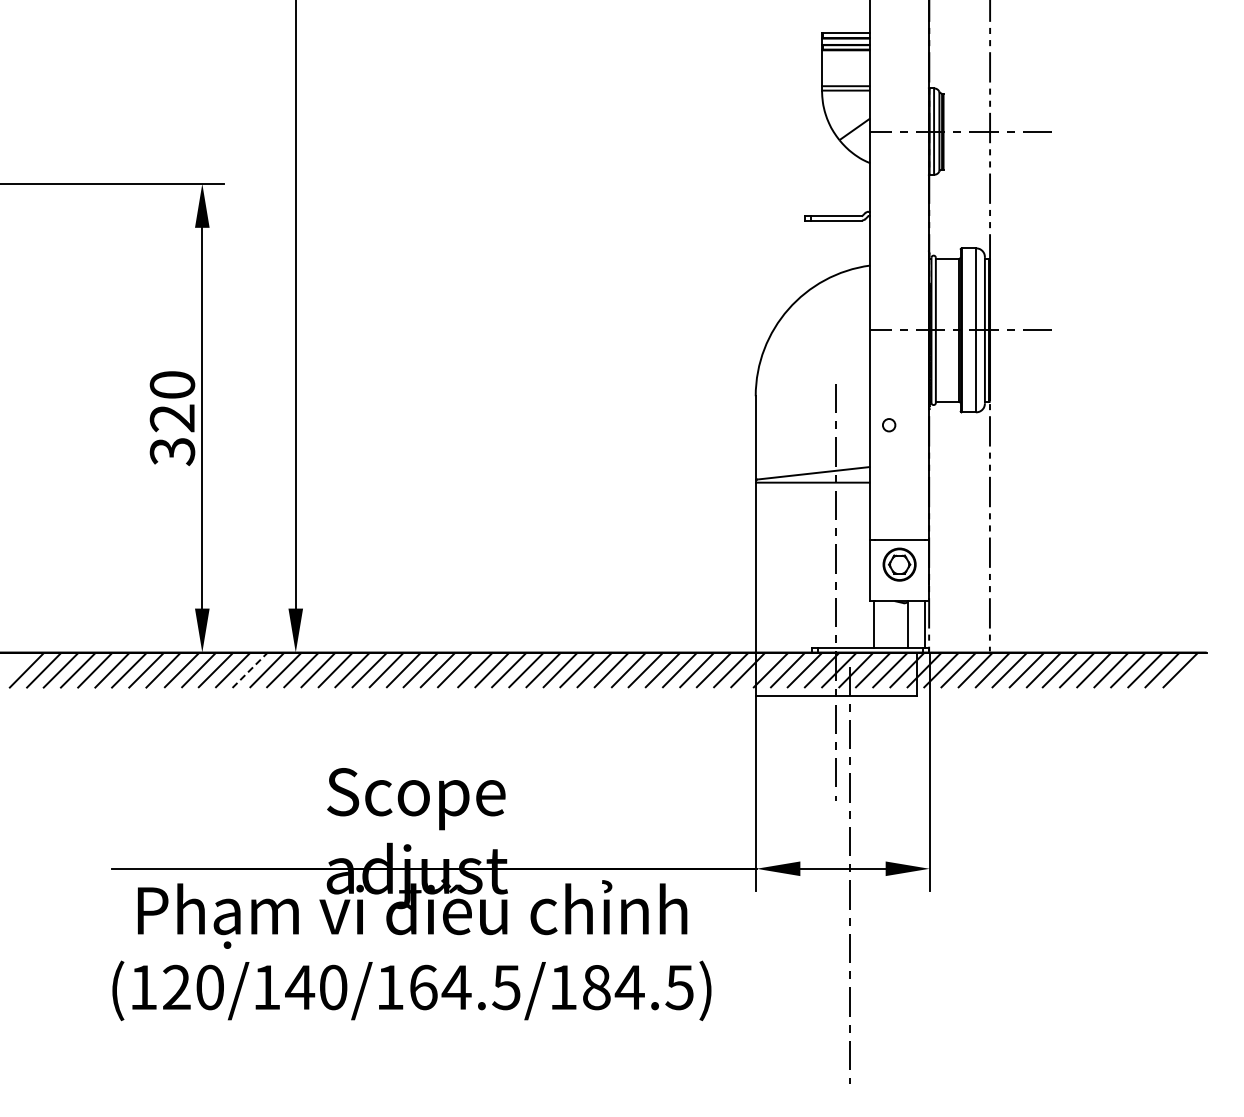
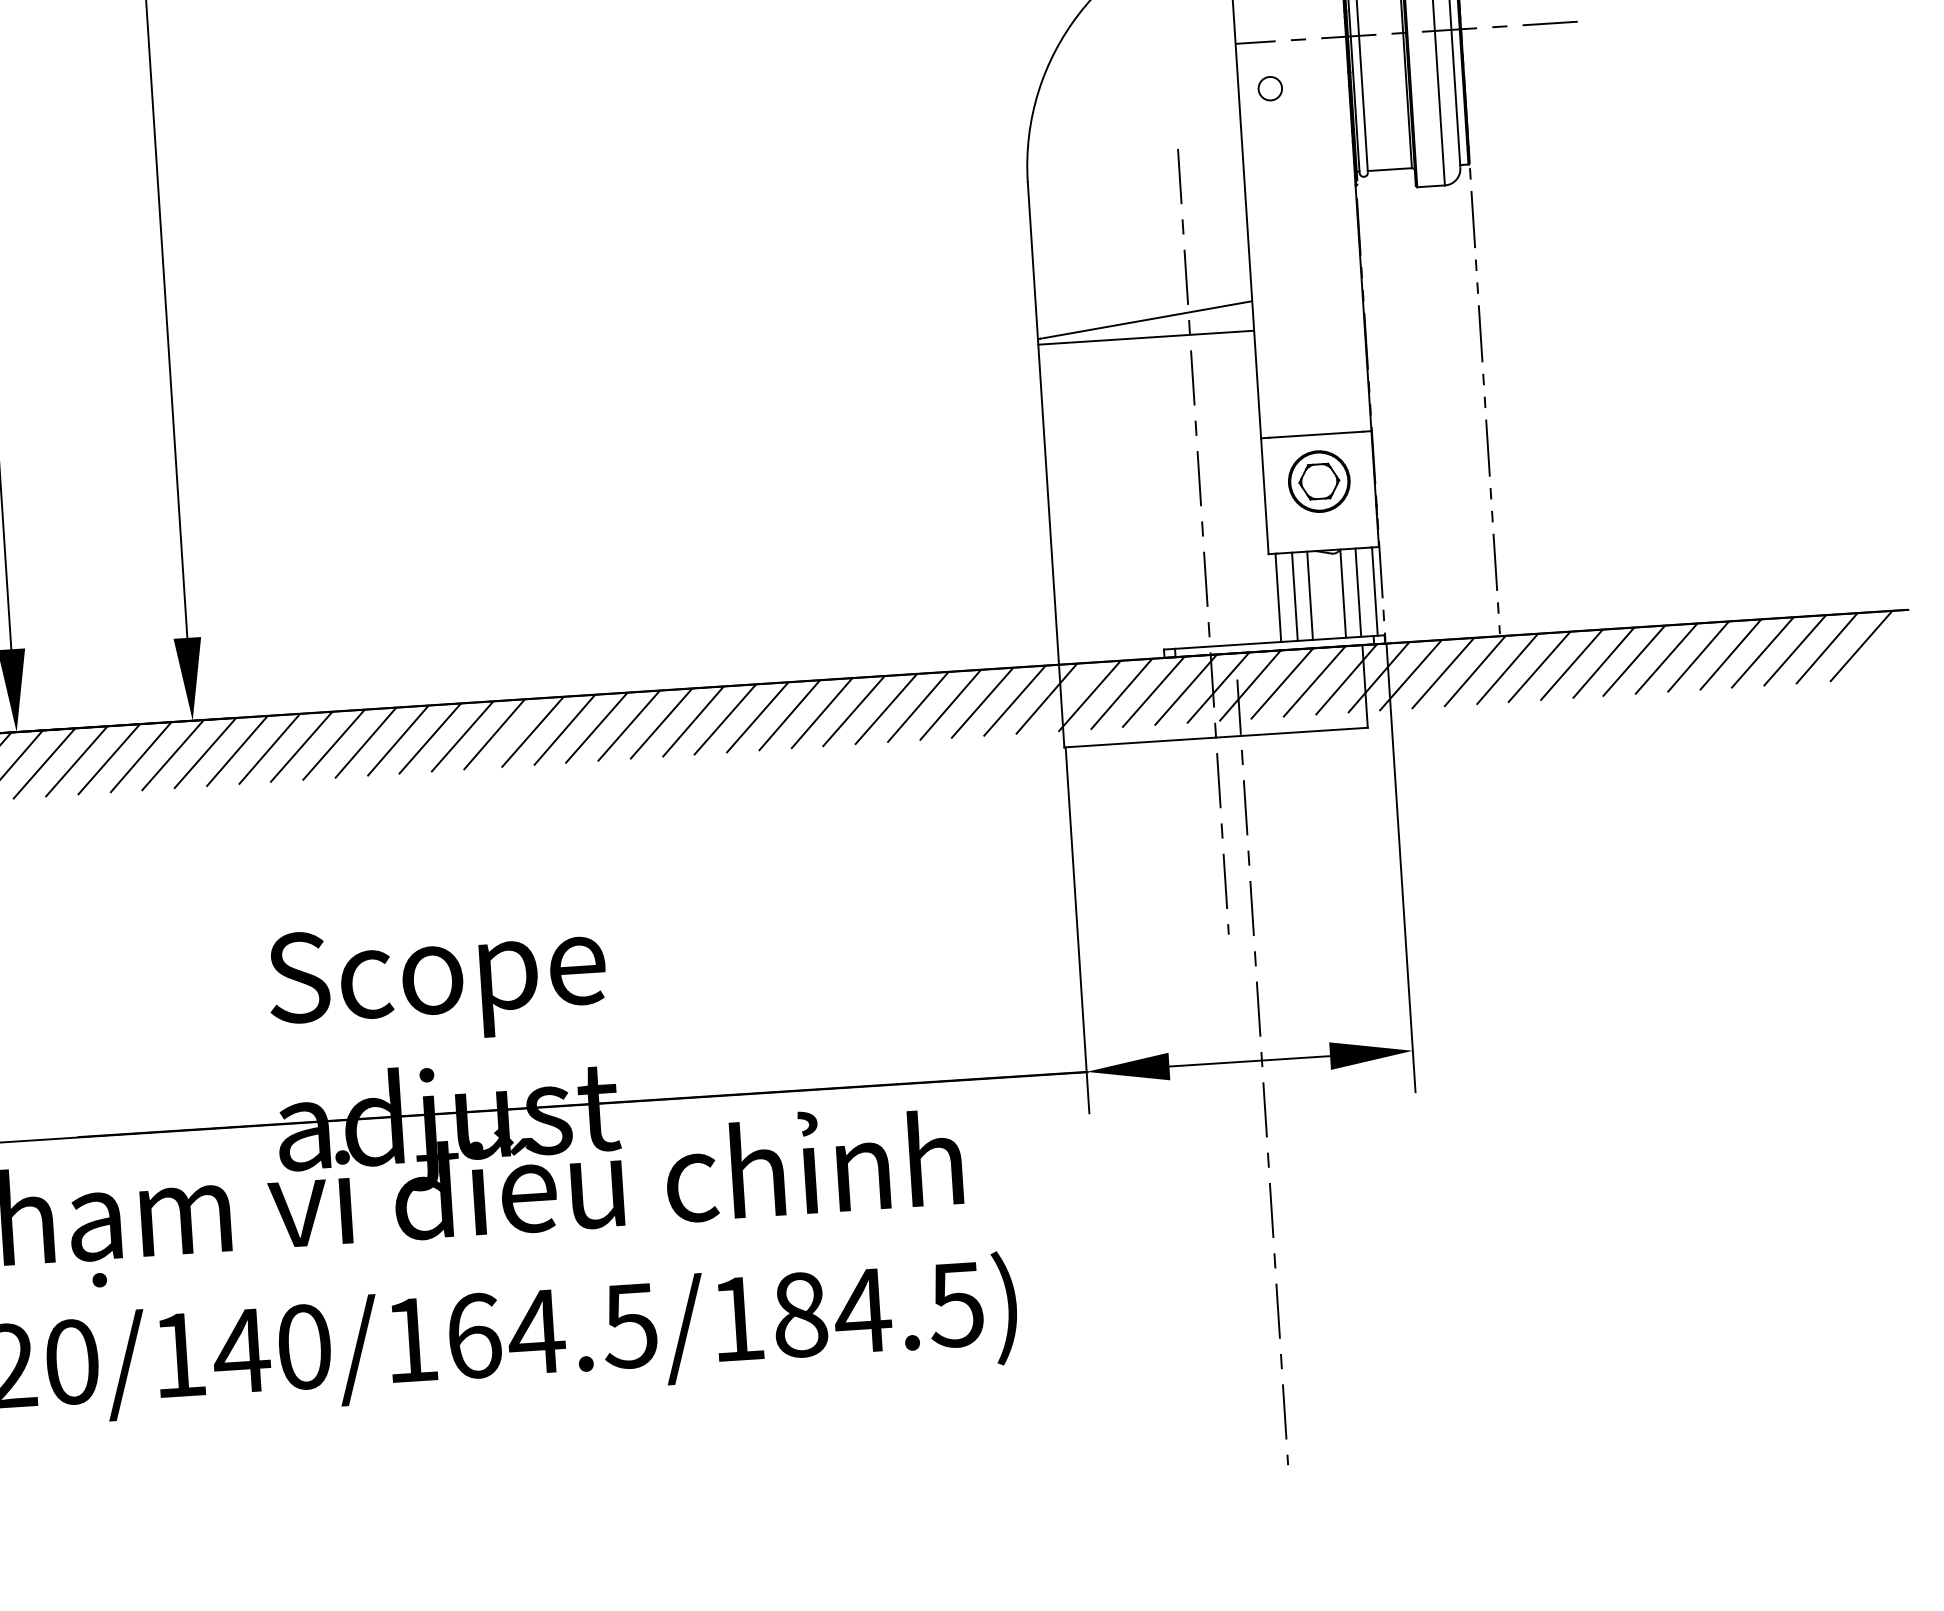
circle: (889, 425) -> (1271, 89), moved
line: (882, 624) -> (1294, 596), added
line: (890, 624) -> (1309, 595), added
line: (916, 624) -> (1358, 592), added
line: (250, 670) -> (109, 760), dashed -> solid

